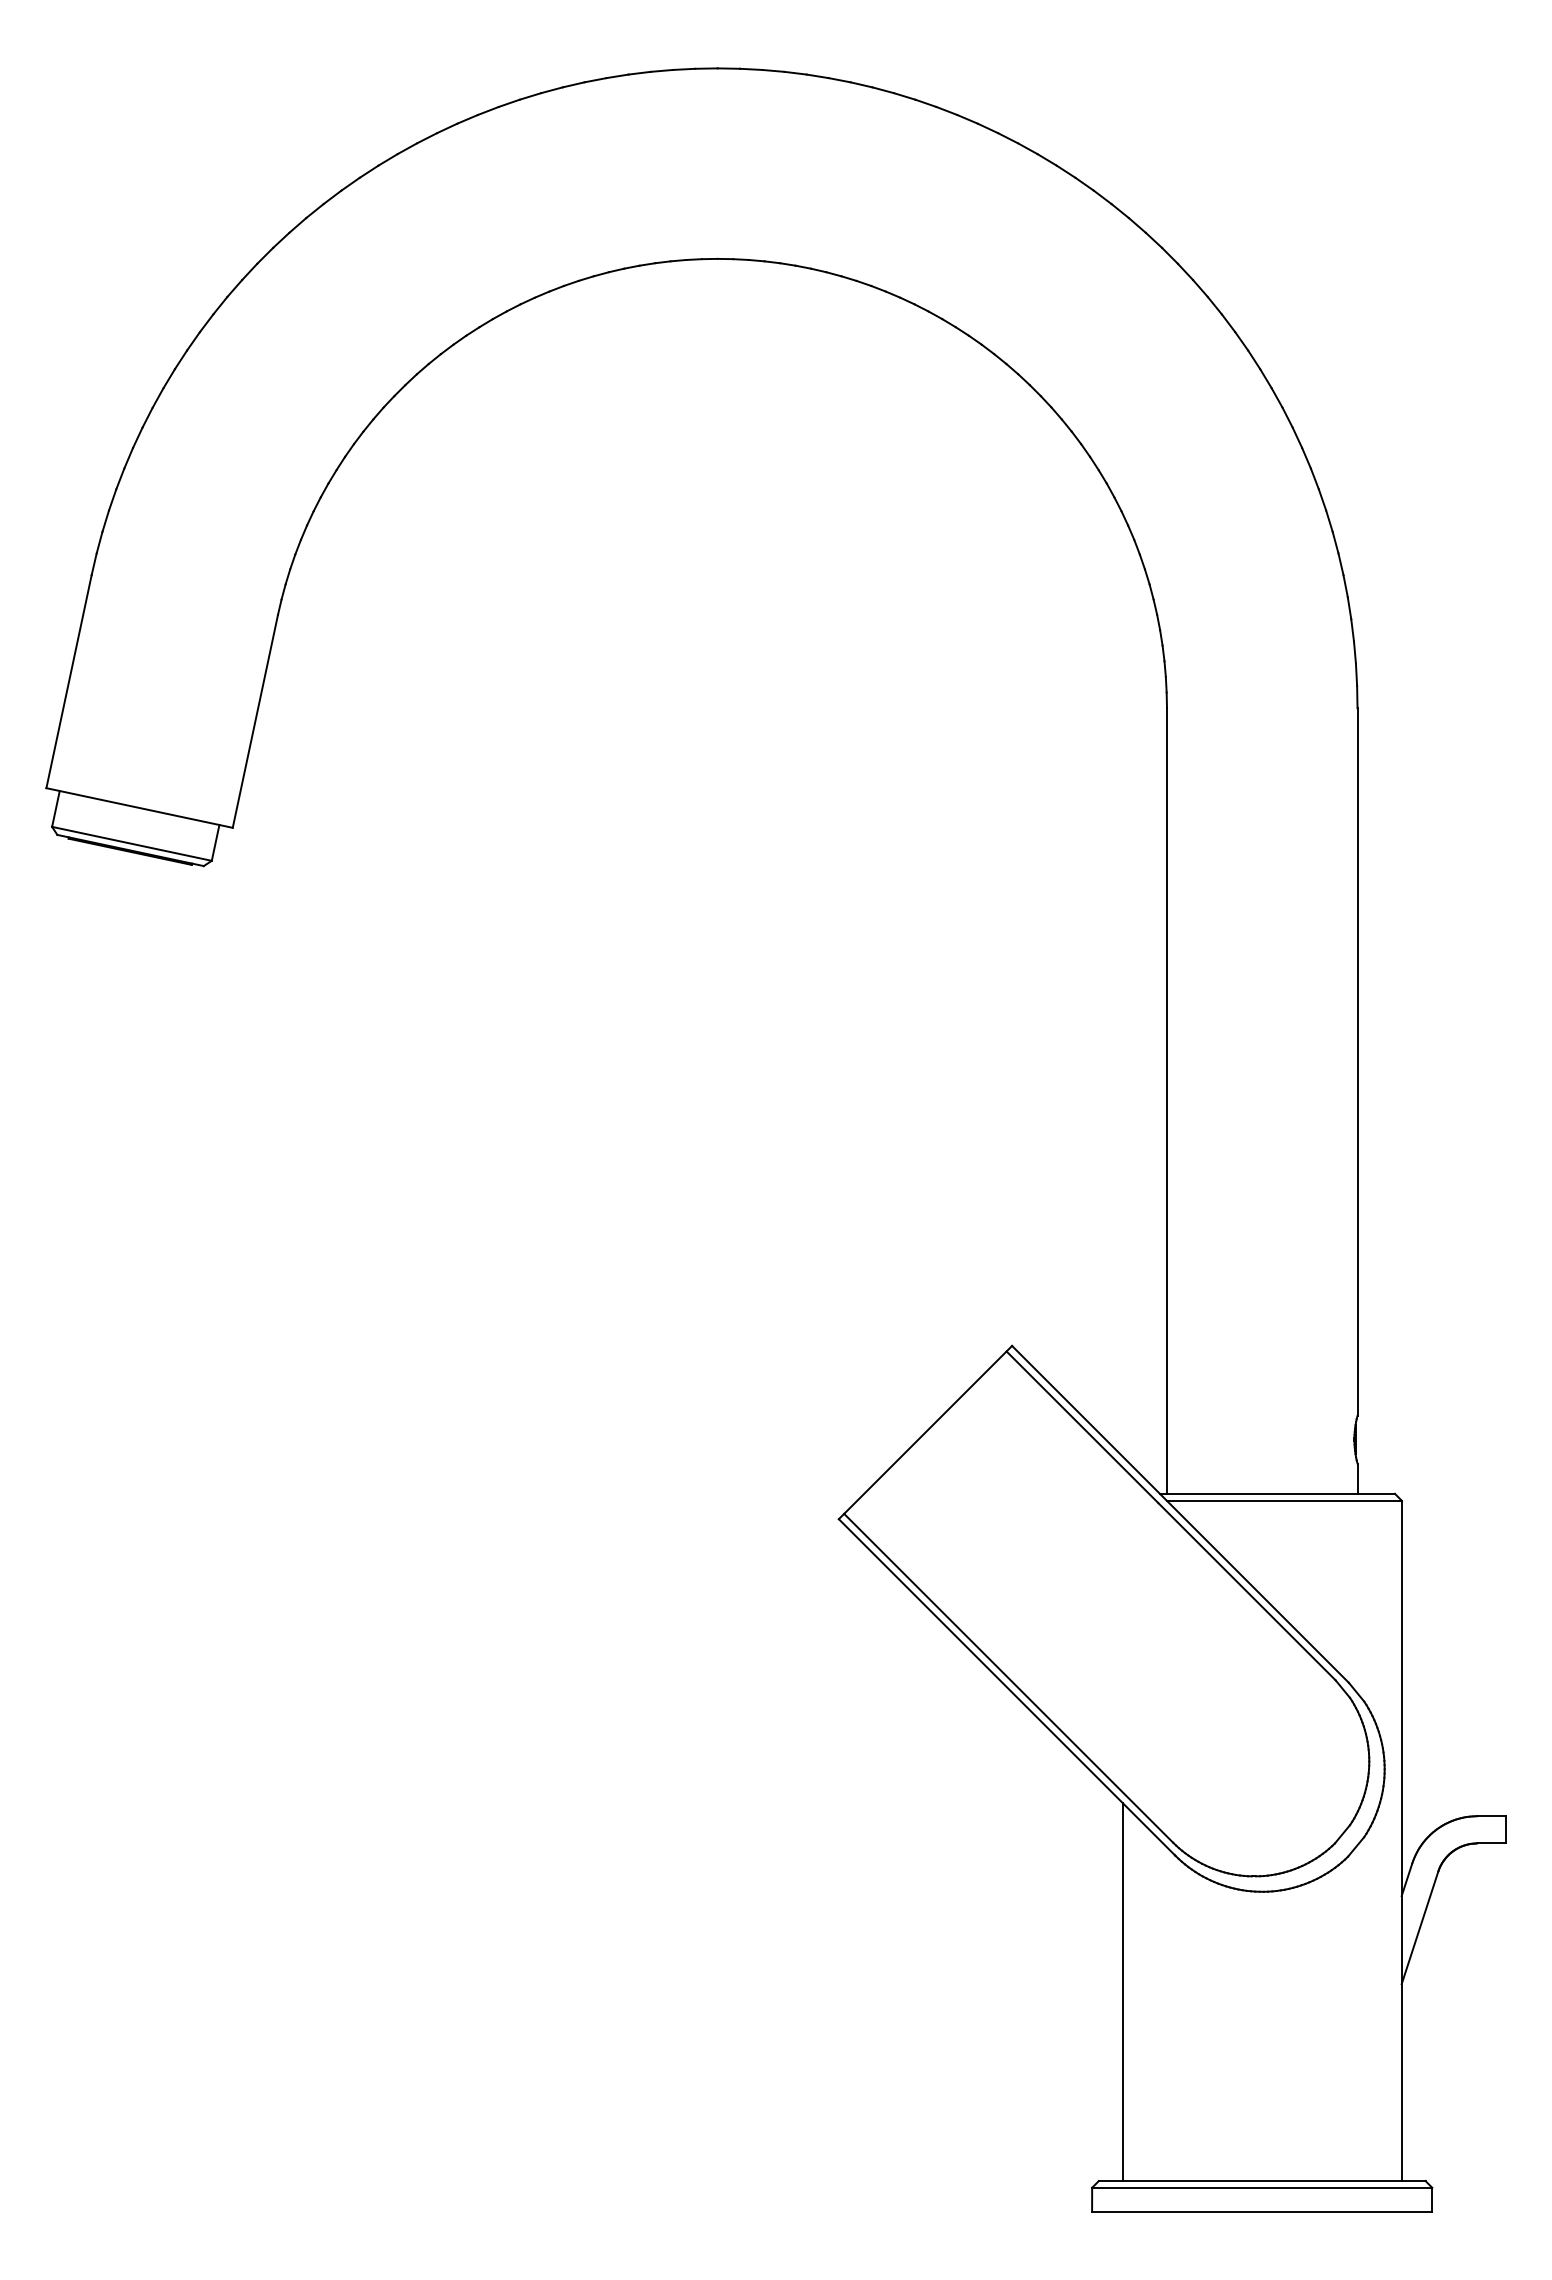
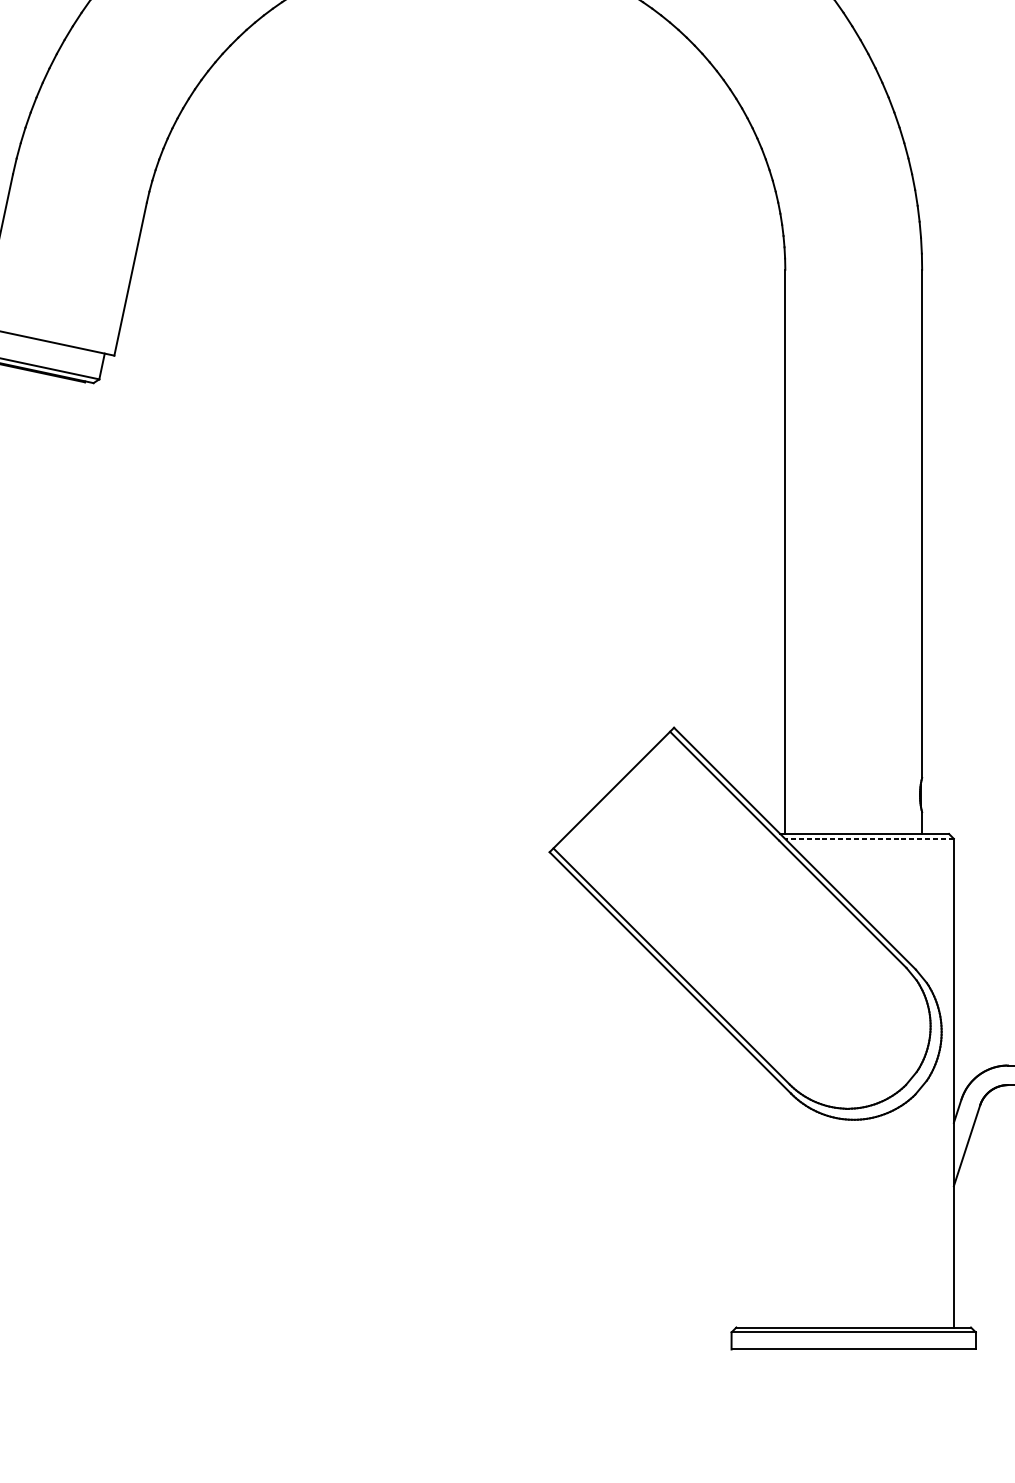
line: (1284, 1500) -> (869, 838), solid -> dashed
line: (1122, 1991) -> (753, 1191), removed

